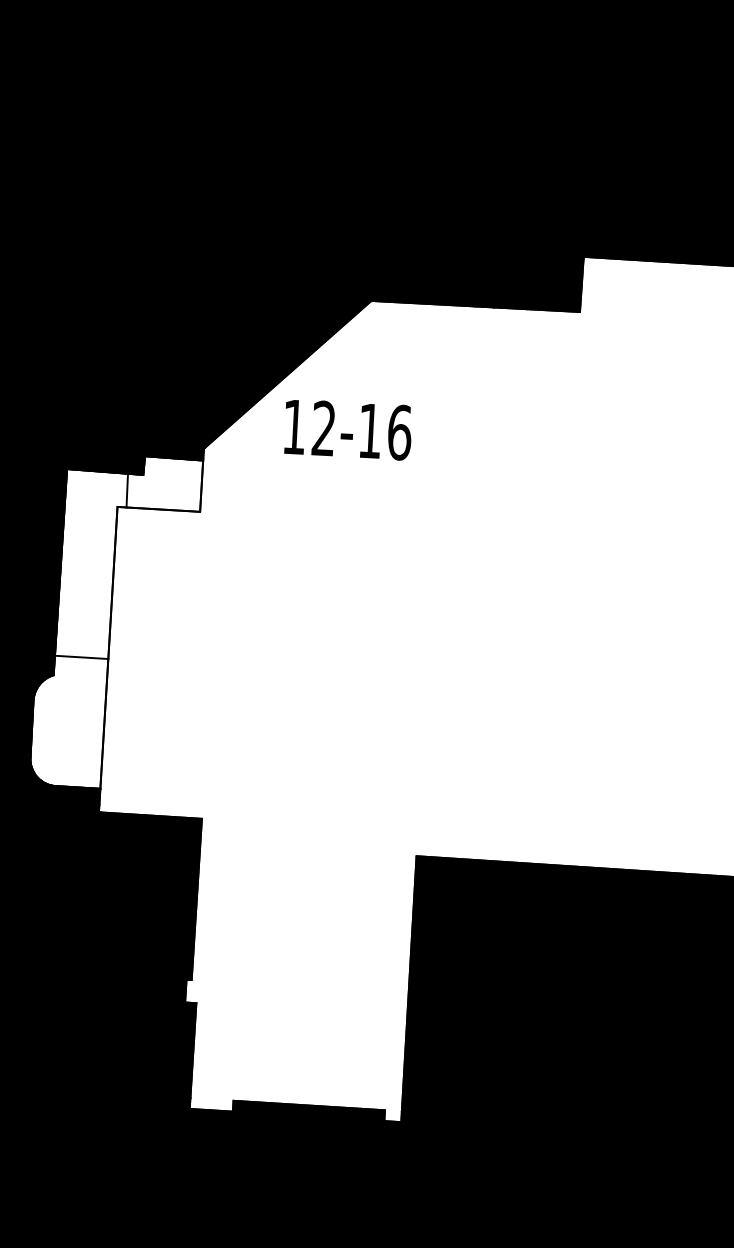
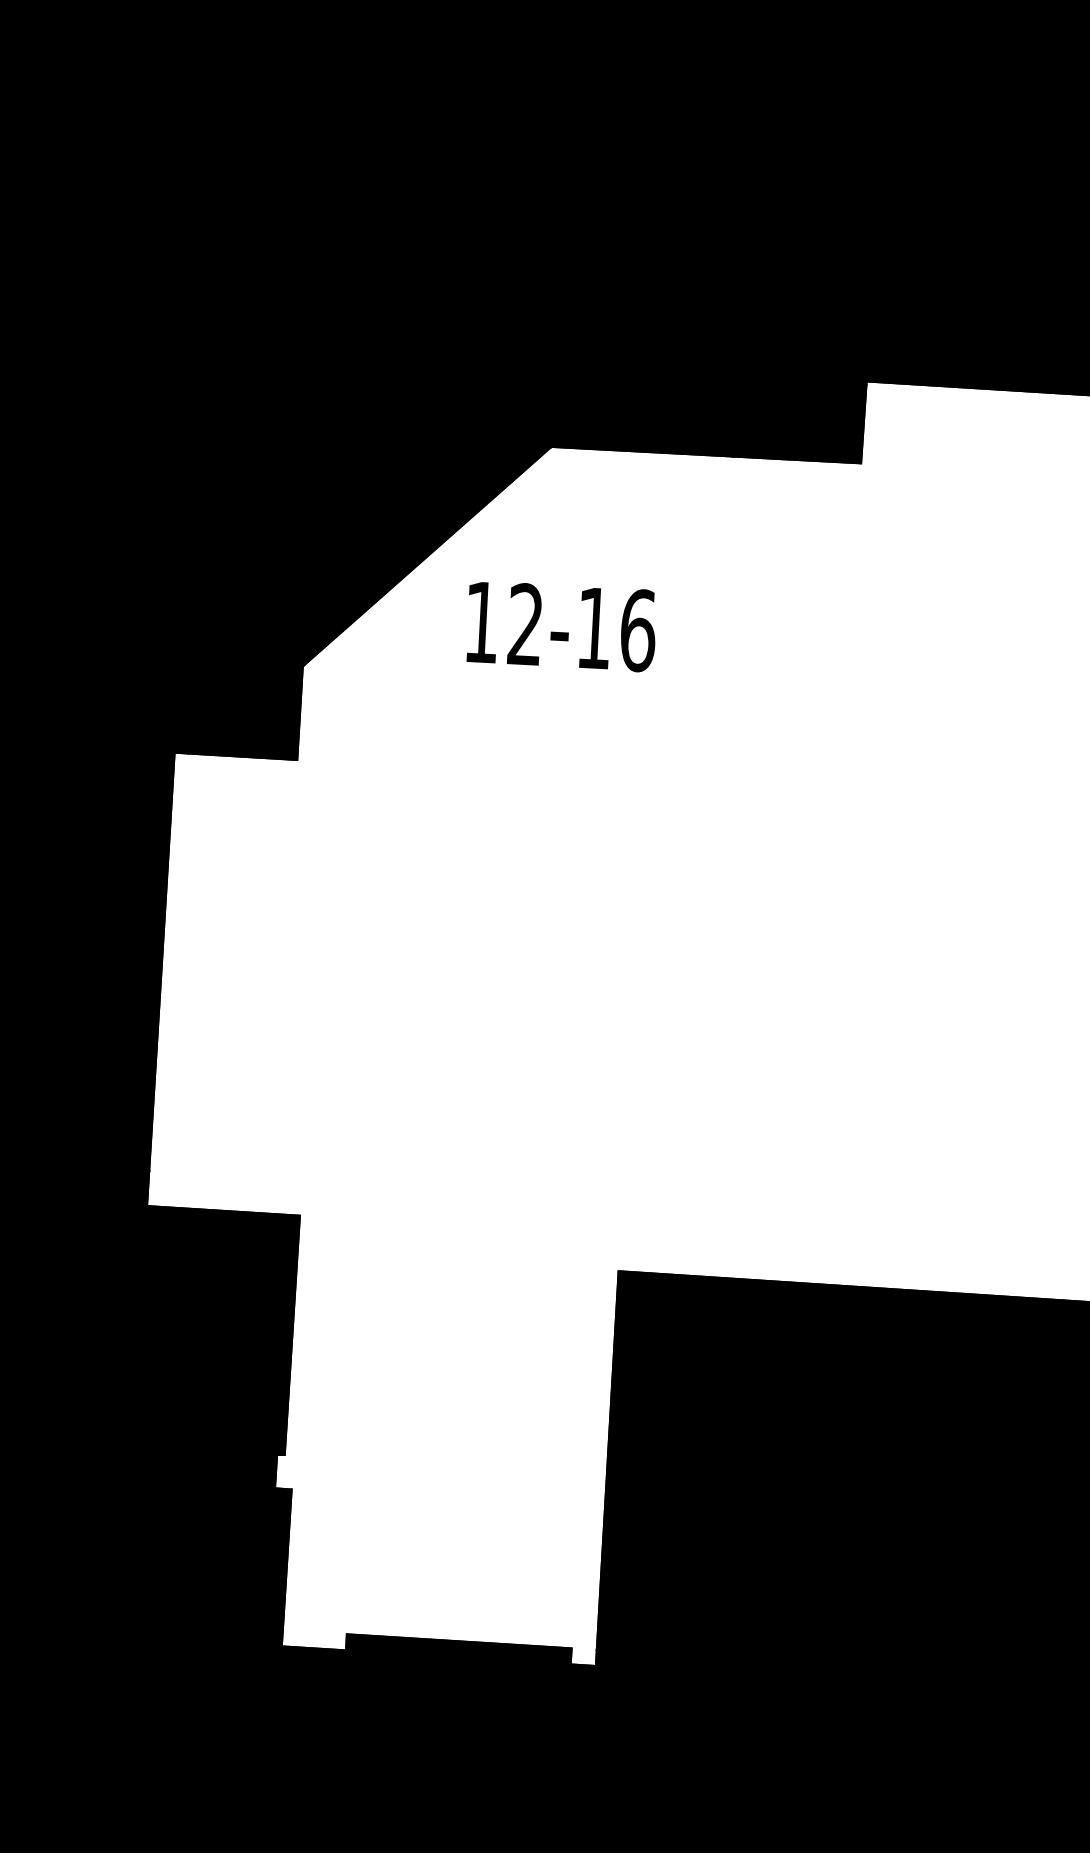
text: (347, 430) -> (560, 627), moved
fill: (116, 622) -> (173, 924), added

